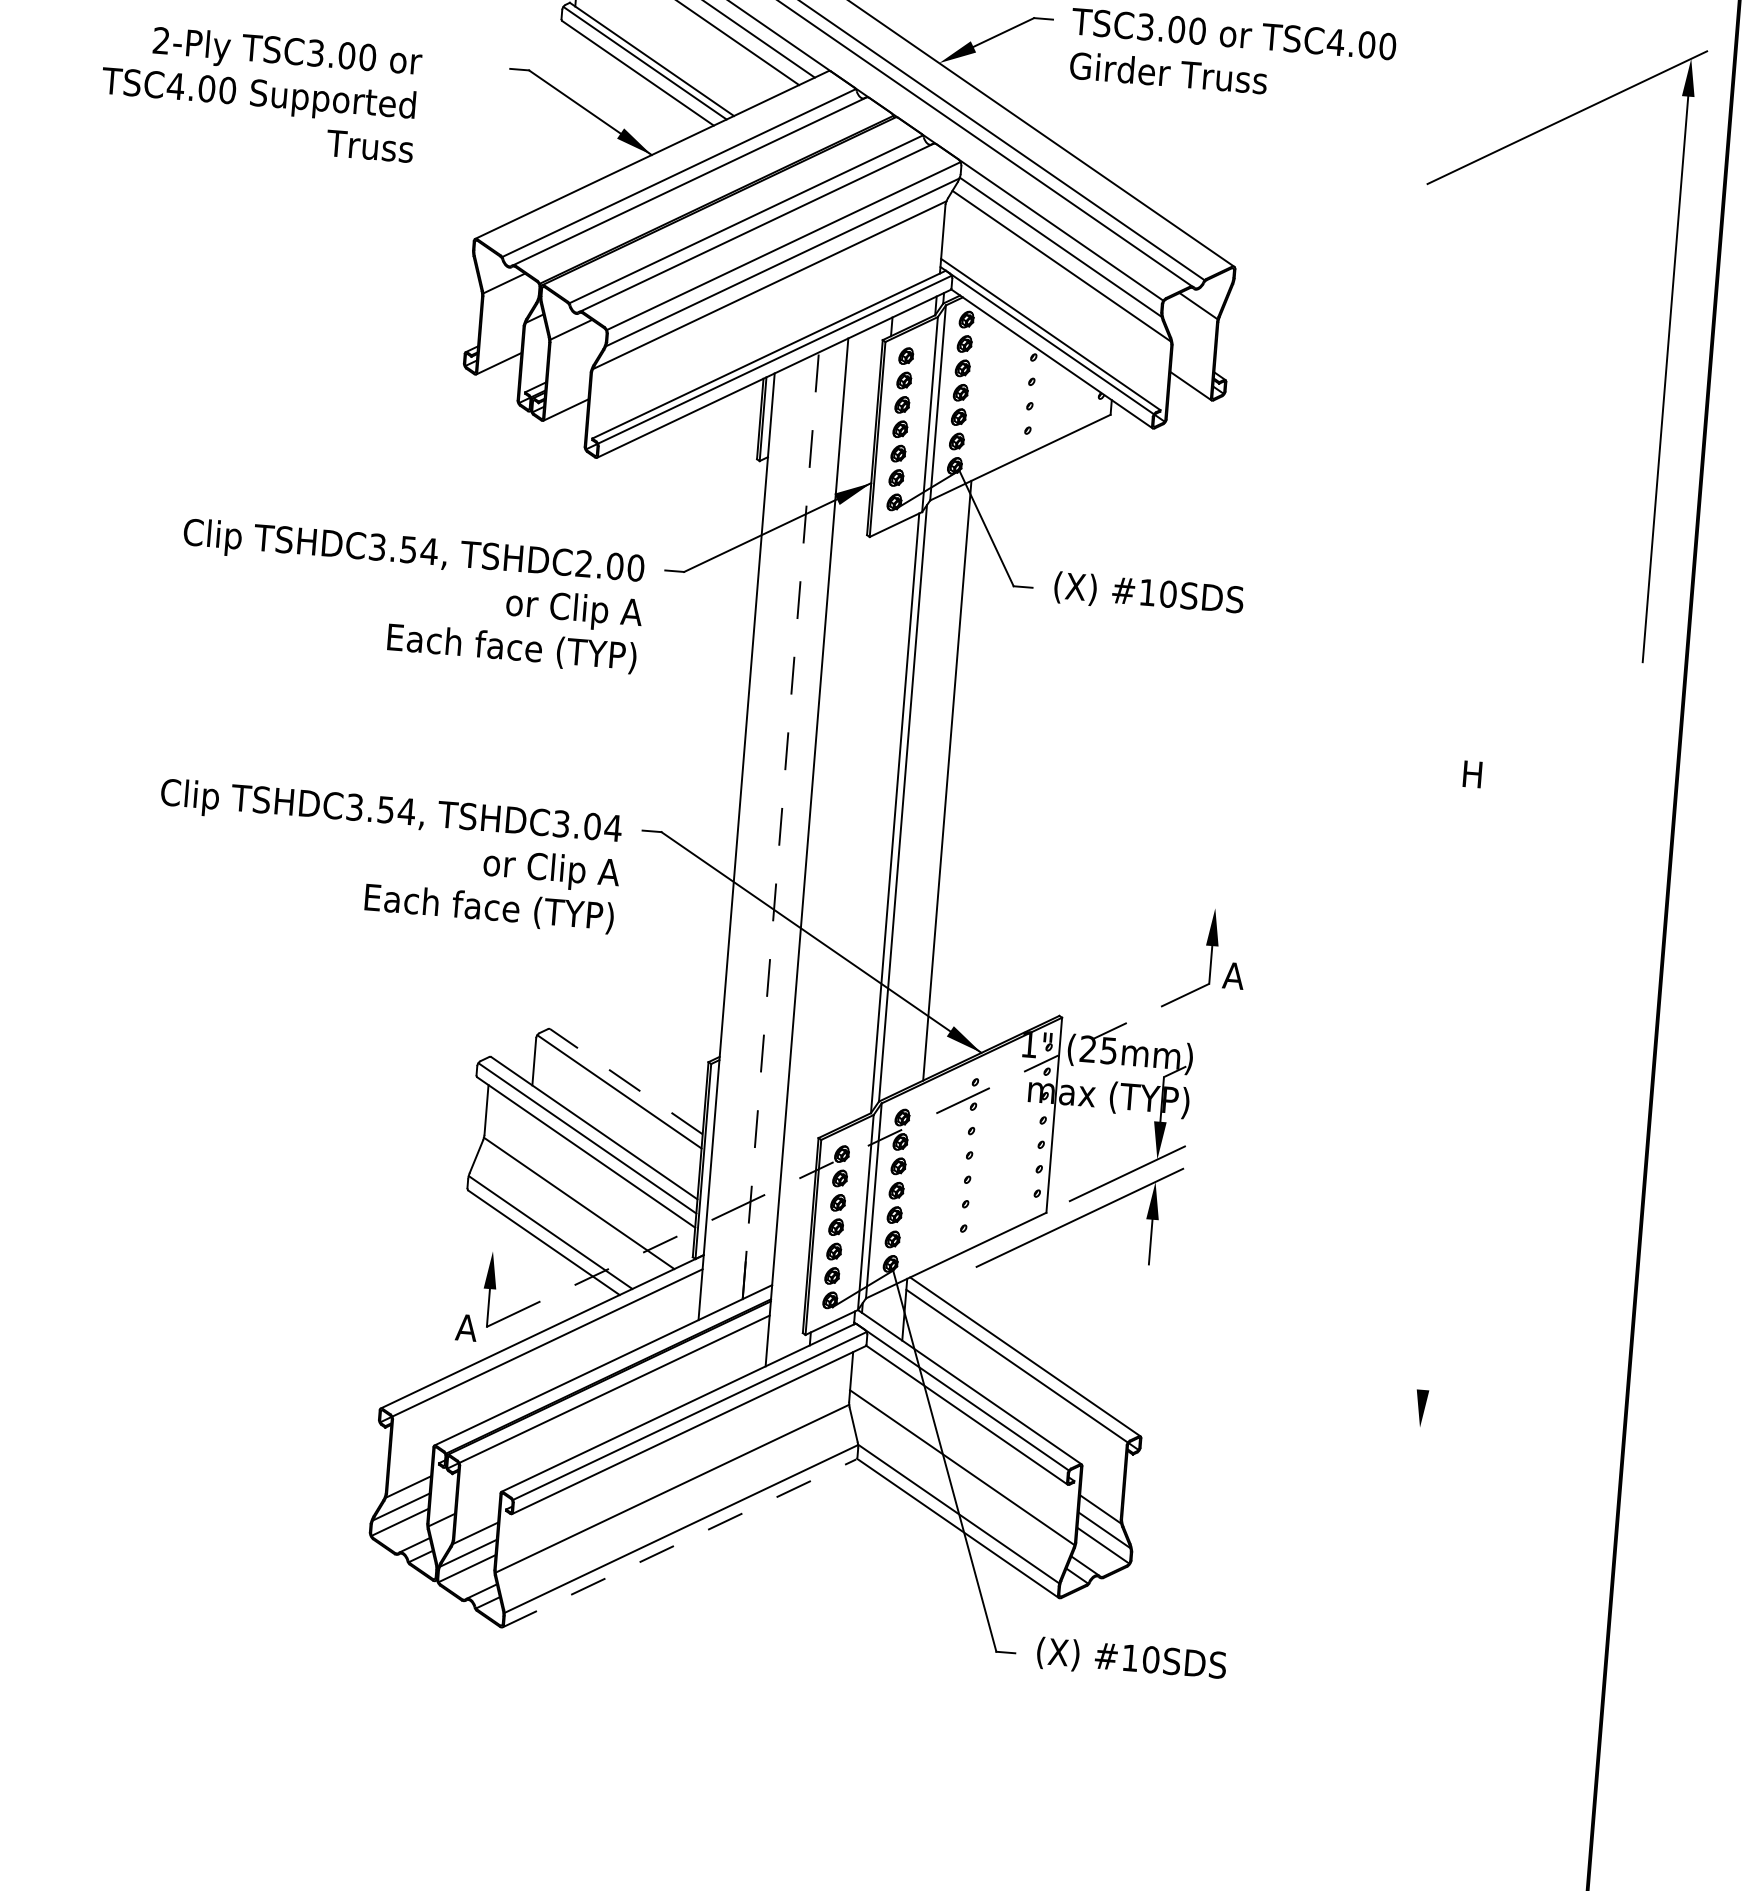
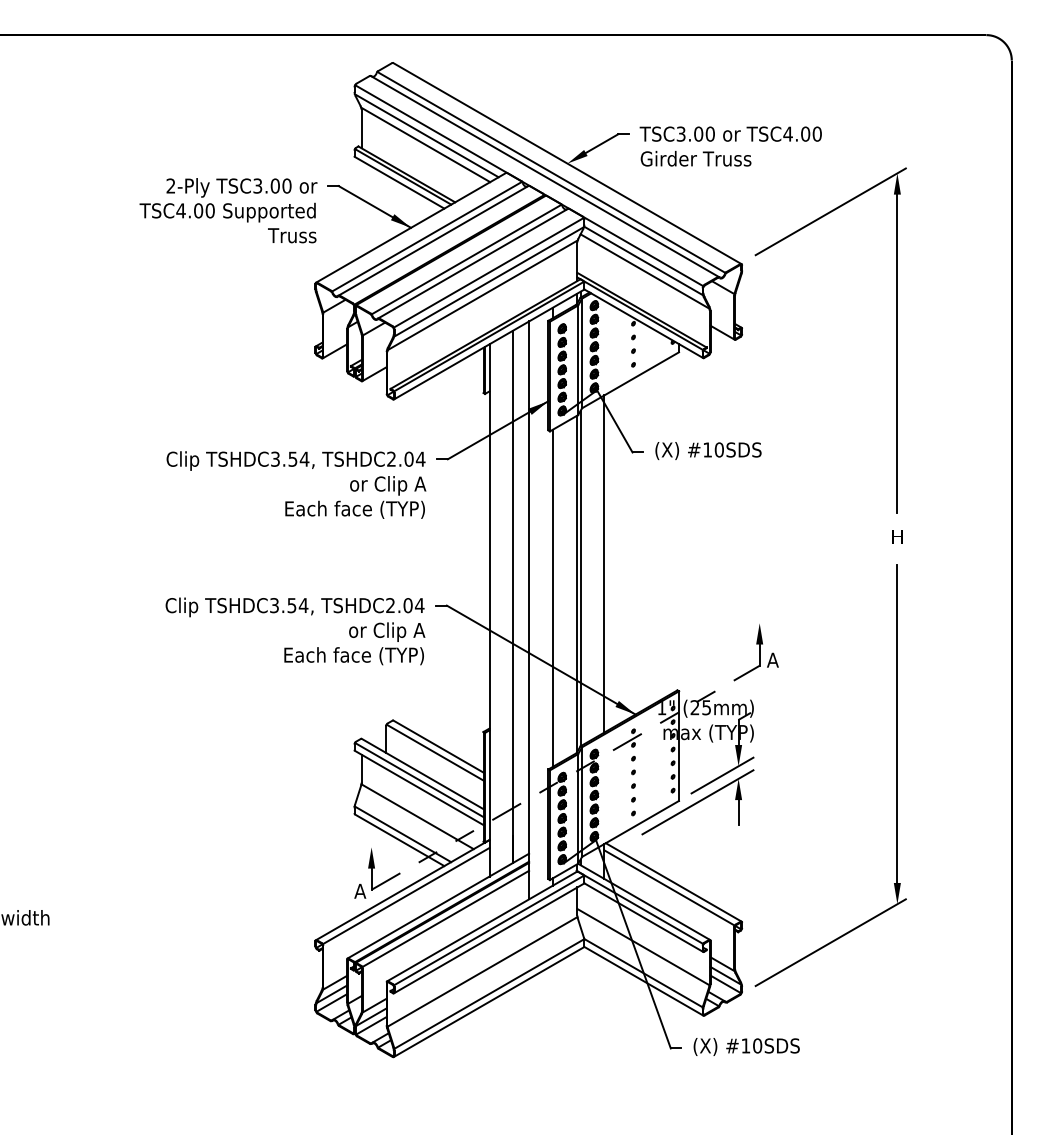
text: (260, 92) -> (228, 210), moved
part: (1665, 355) -> (896, 340), moved
text: (635, 566) -> (420, 458), TSHDC2.00 -> TSHDC2.04
text: (561, 823) -> (390, 605), TSHDC3.04 -> TSHDC2.04
line: (781, 825) -> (513, 596), dashed -> solid
line: (850, 832) -> (552, 597), added
line: (626, 1081) -> (438, 746), dashed -> solid
line: (1446, 1106) -> (897, 723), added
line: (1295, 1486) -> (830, 942), added
line: (678, 1543) -> (488, 1002), dashed -> solid

